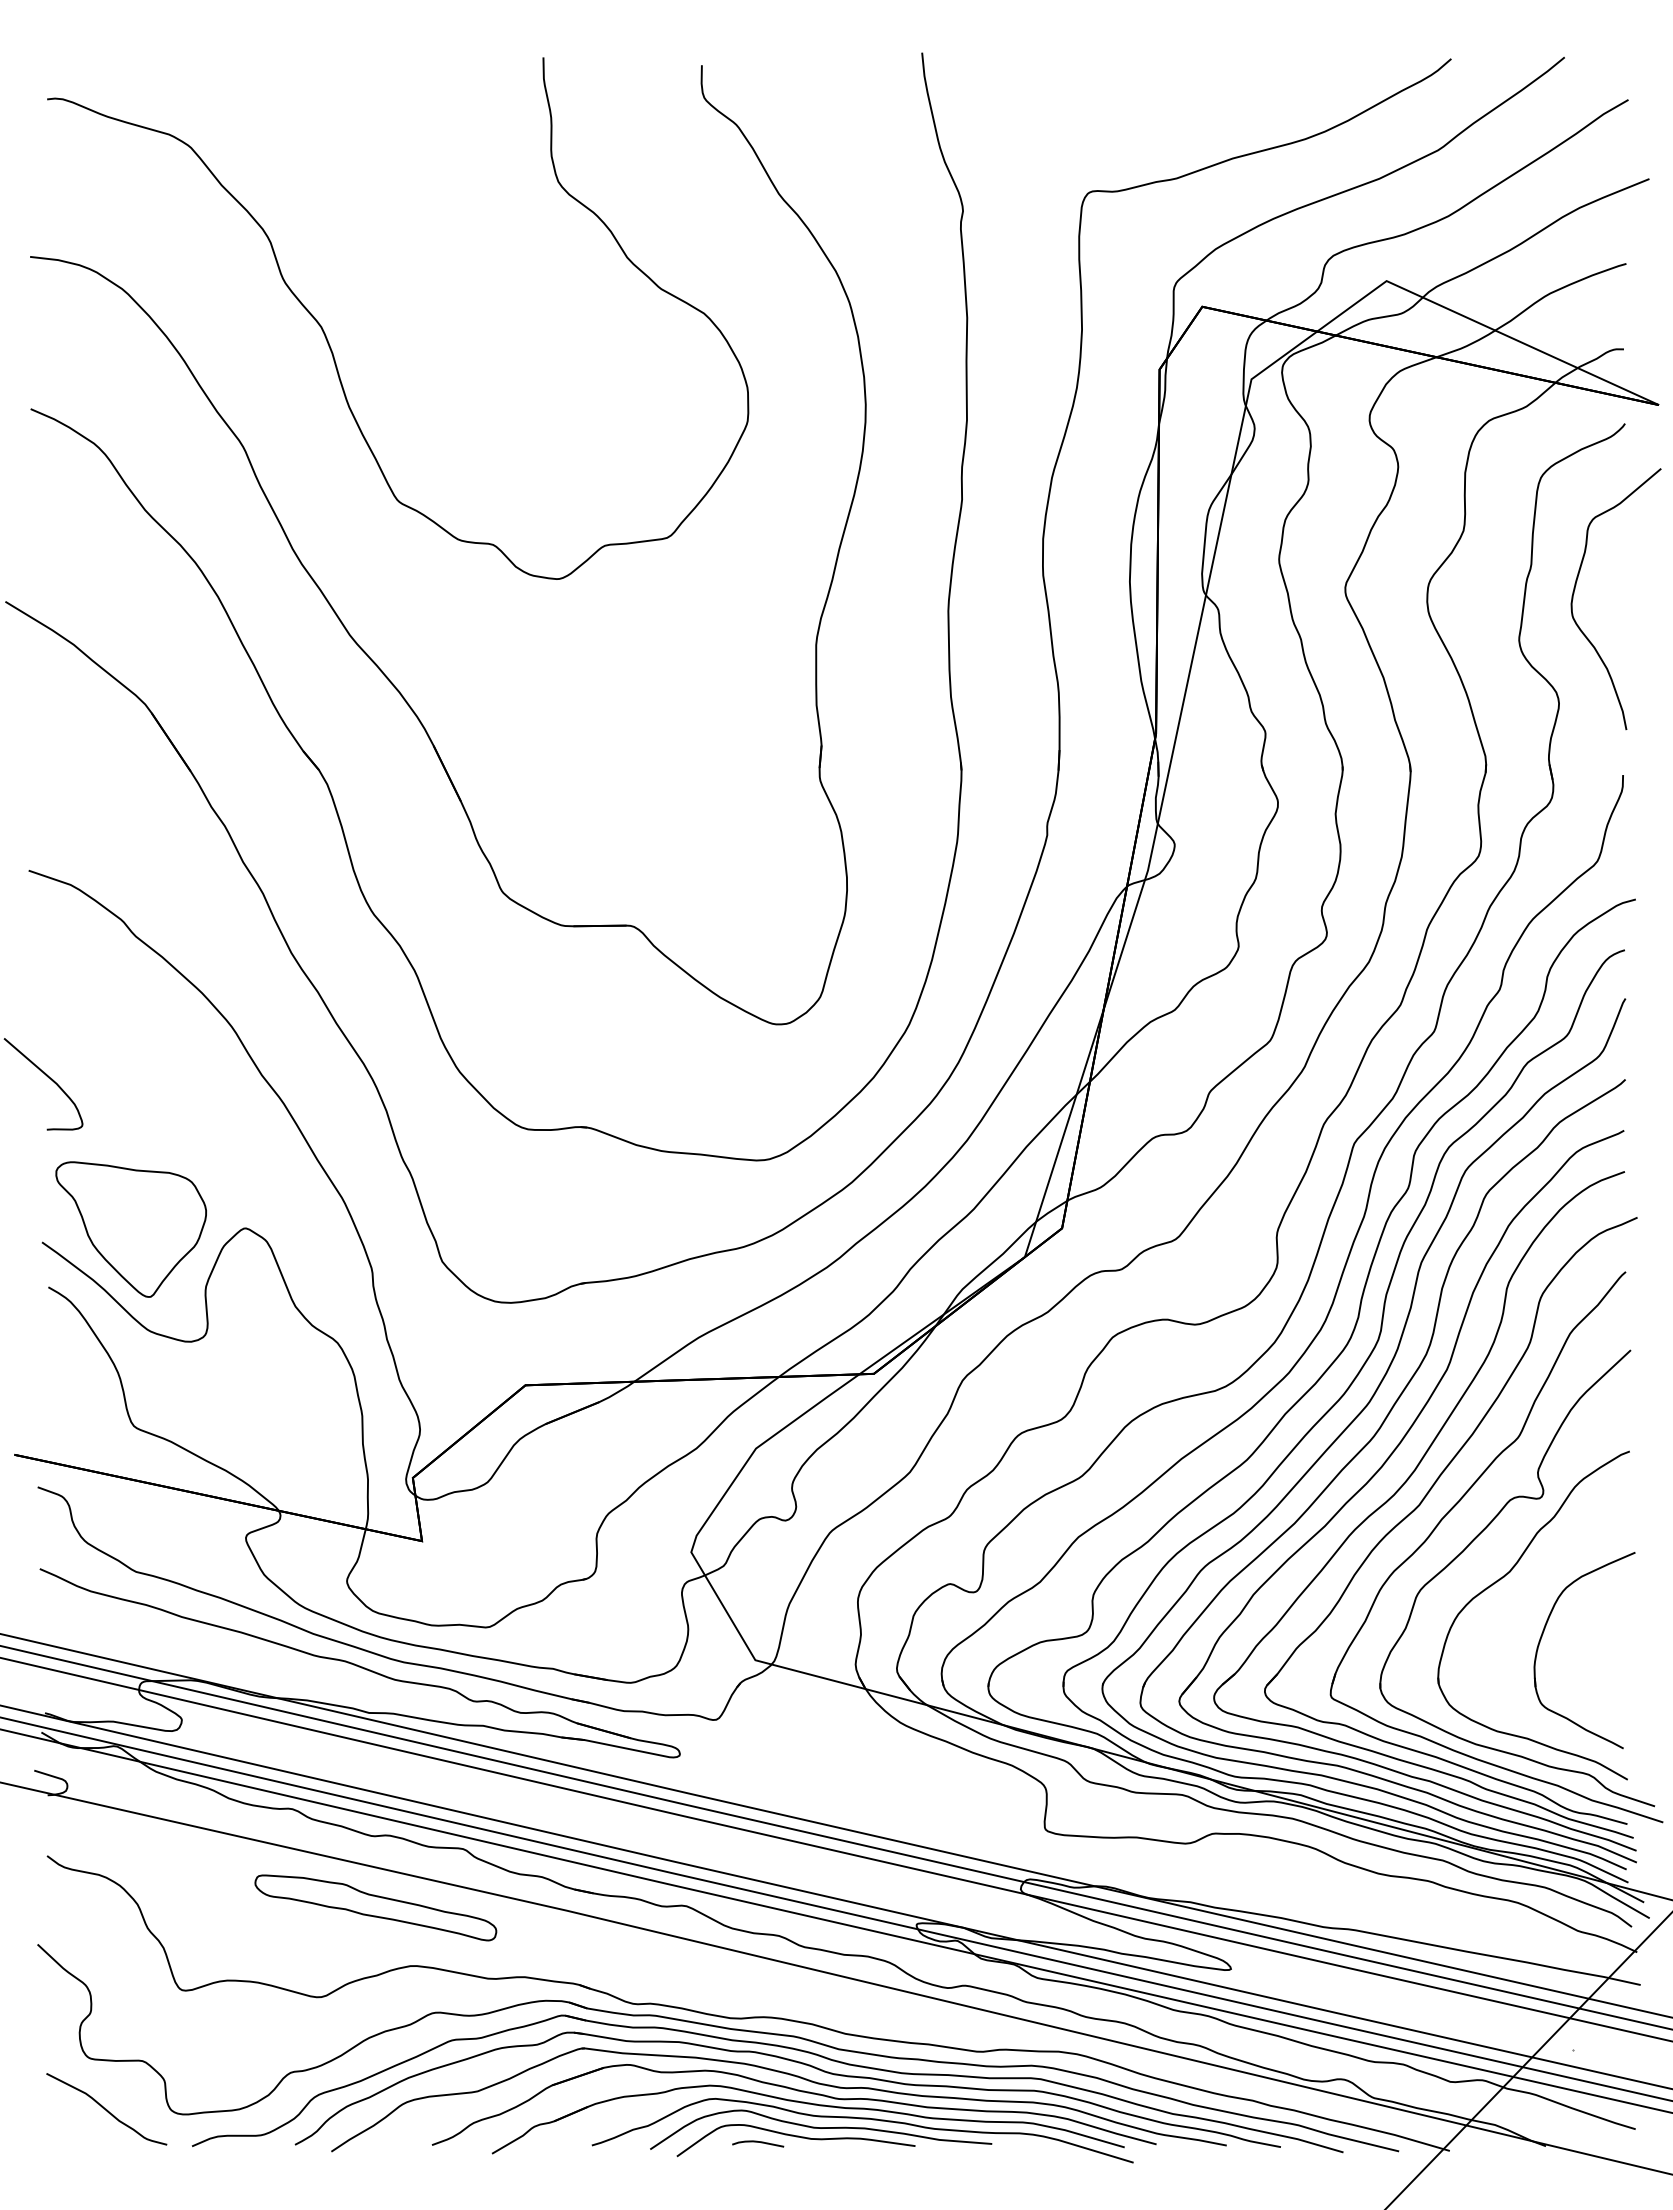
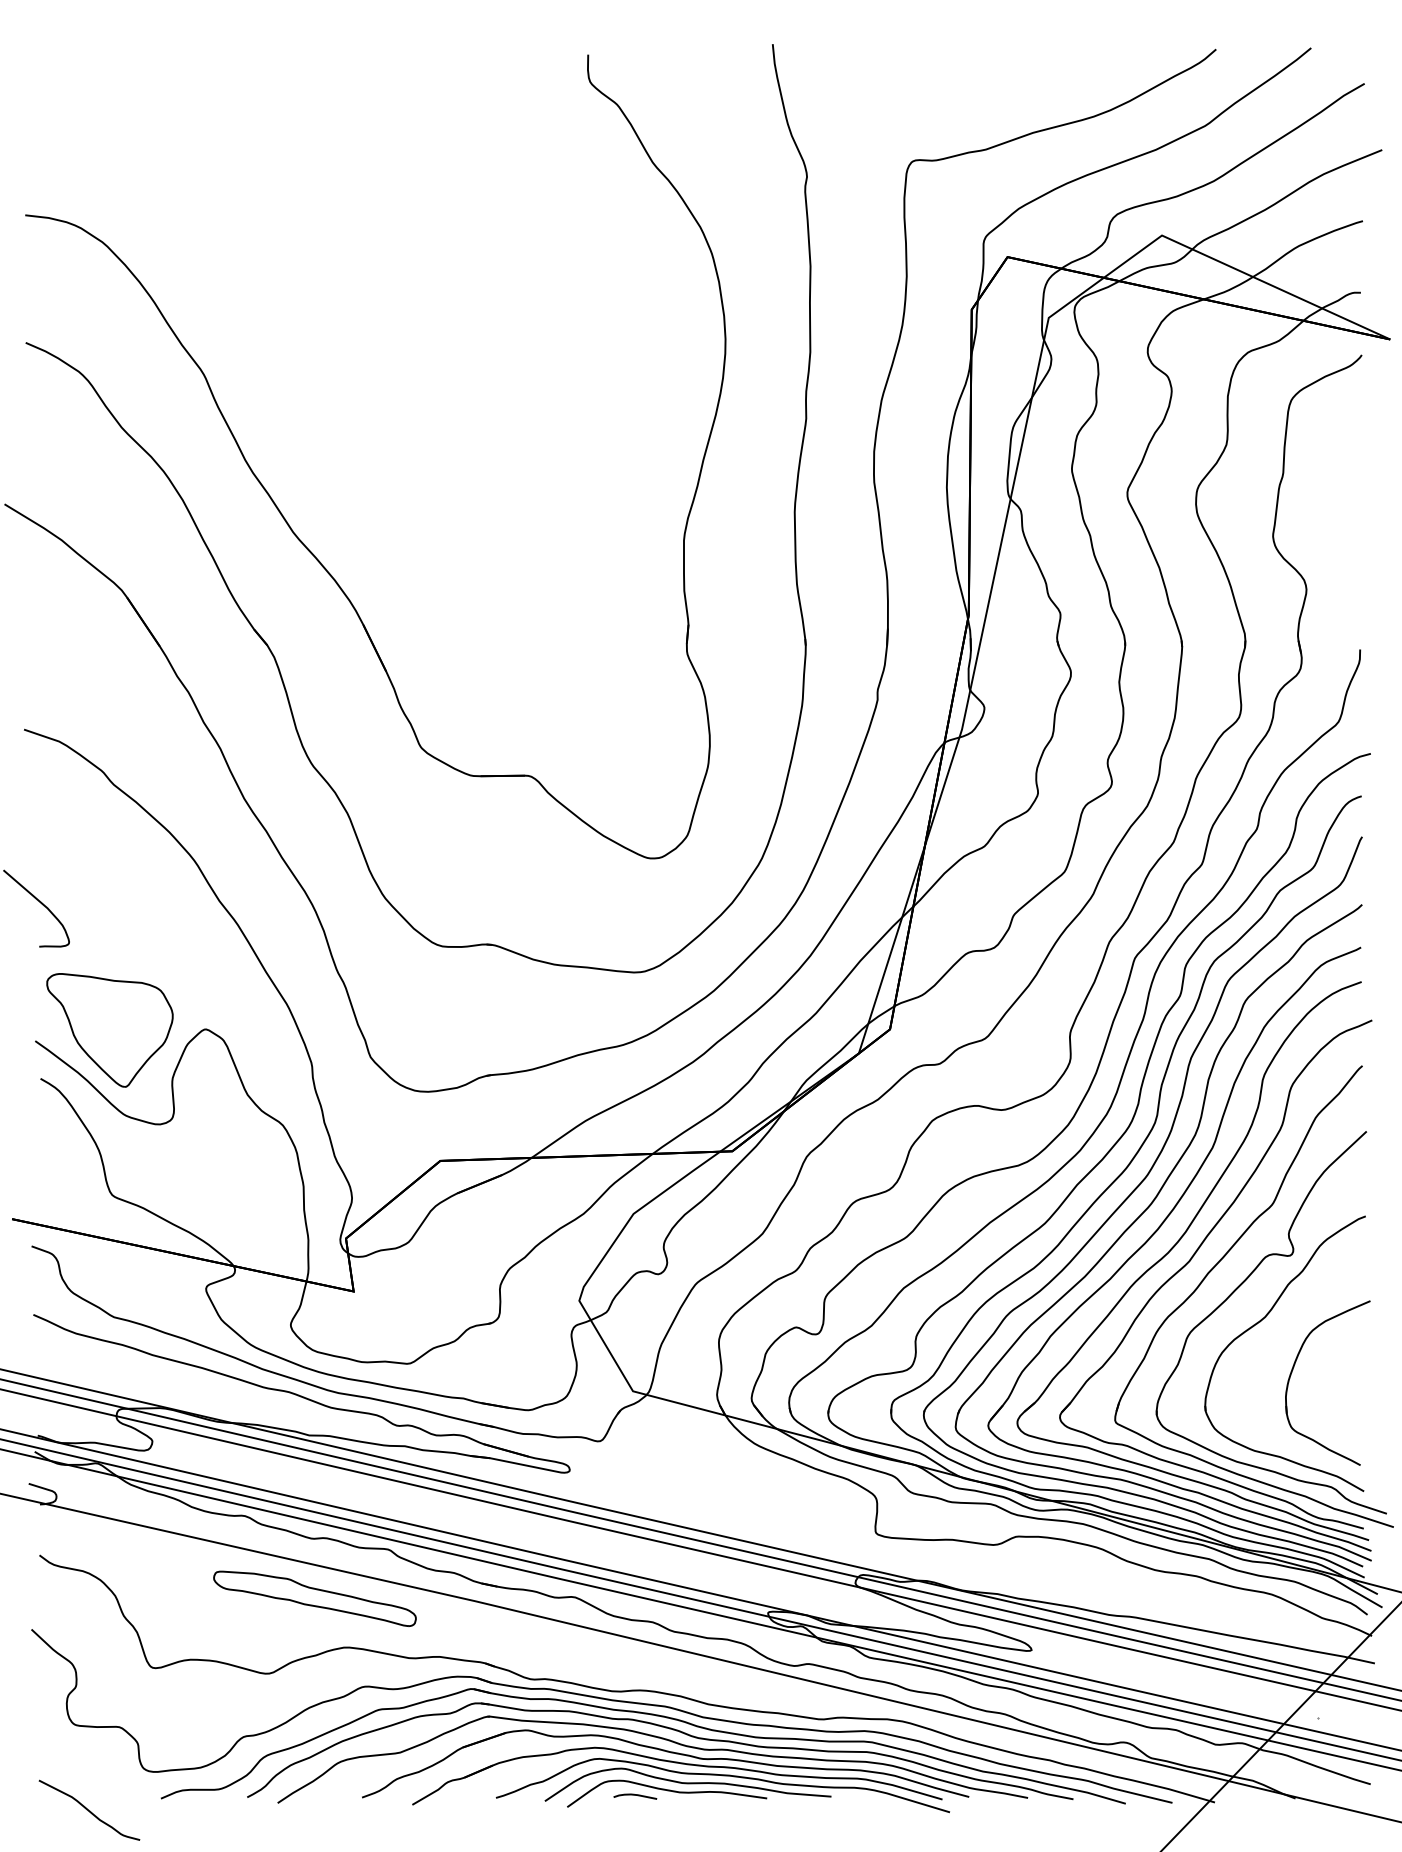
curve: (331, 347) -> (277, 291), removed
curve: (1575, 589) -> (1320, 494), removed
curve: (106, 2109) -> (89, 1810), moved

